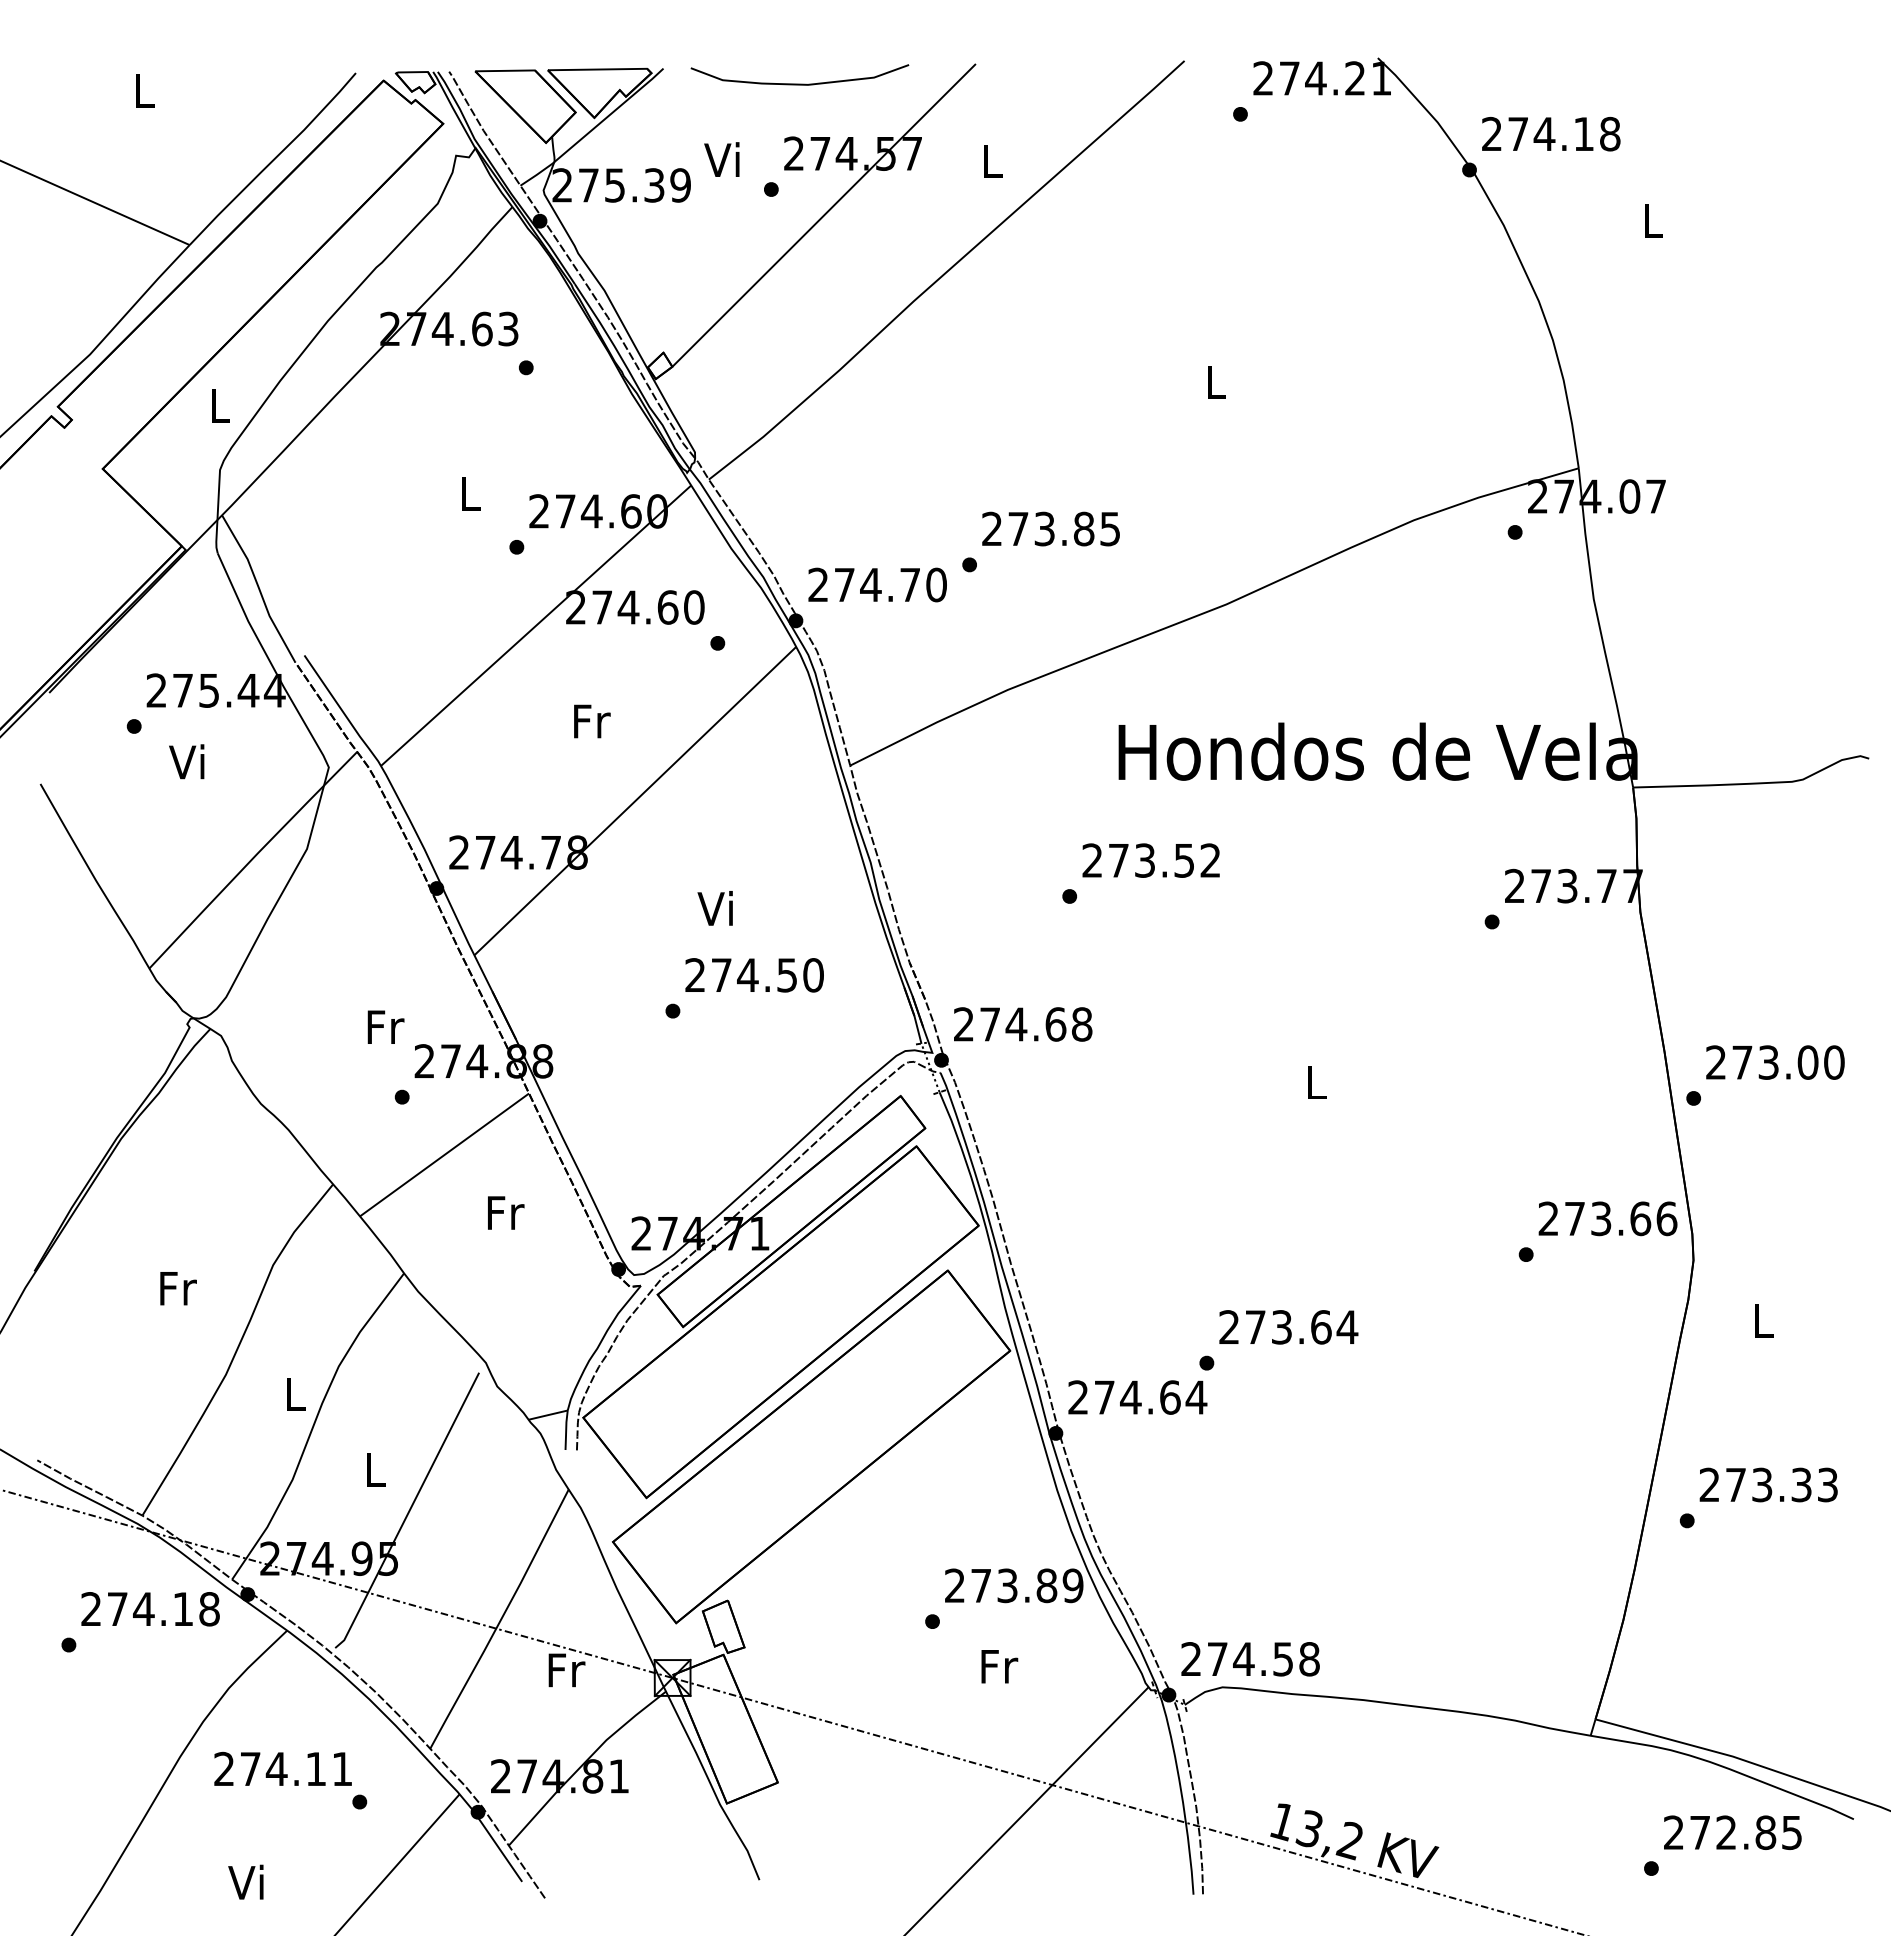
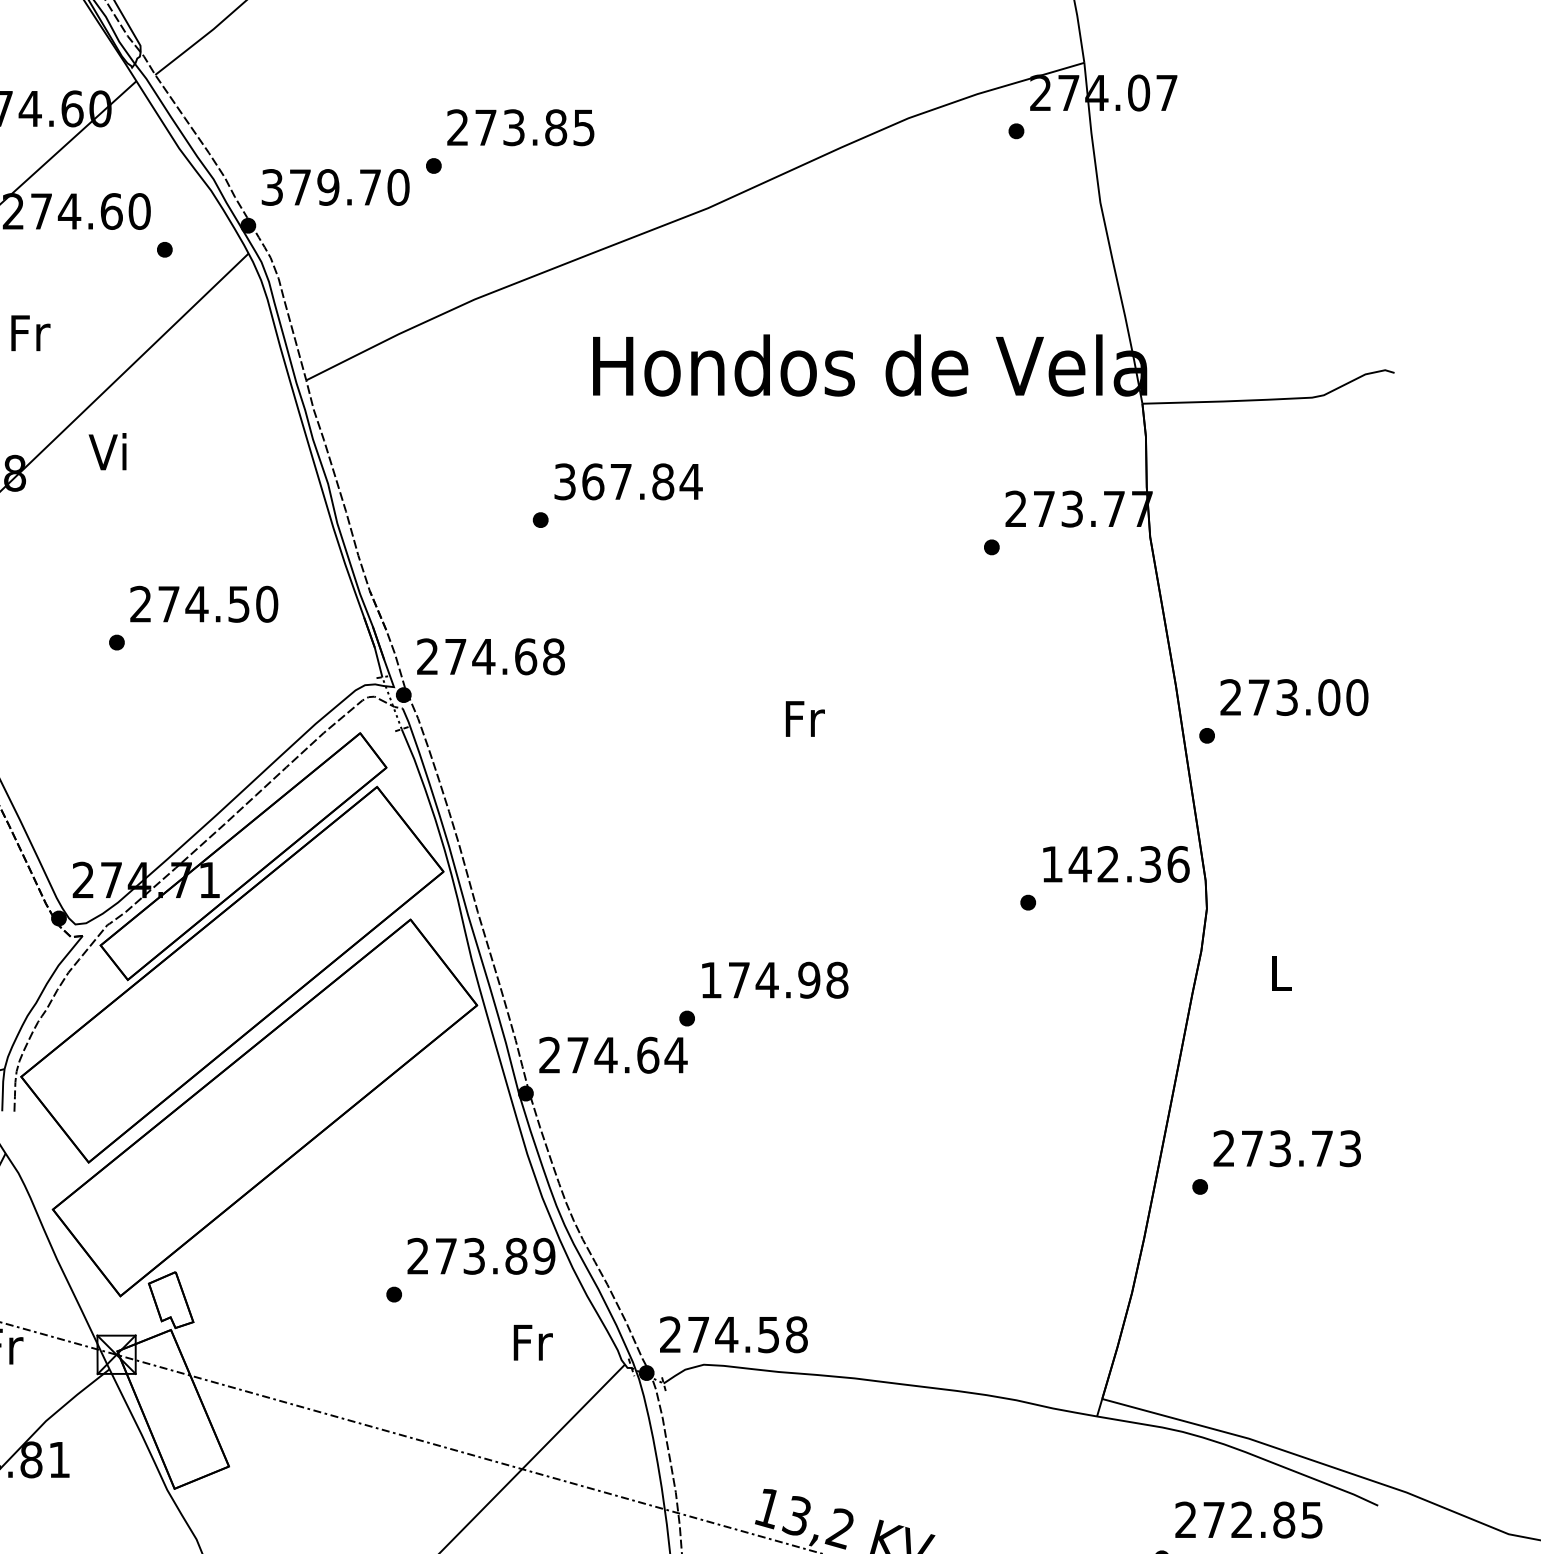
text: (844, 584) -> (300, 186), 274.70 -> 379.70
text: (1151, 860) -> (628, 481), 273.52 -> 367.84
text: (714, 908) -> (106, 451), moved
text: (1317, 1082) -> (805, 718), L -> Fr
text: (1594, 1218) -> (1101, 864), 273.66 -> 142.36
text: (1288, 1327) -> (774, 980), 273.64 -> 174.98
text: (1801, 1484) -> (1322, 1148), 273.33 -> 273.73
text: (999, 1666) -> (532, 1342), moved

